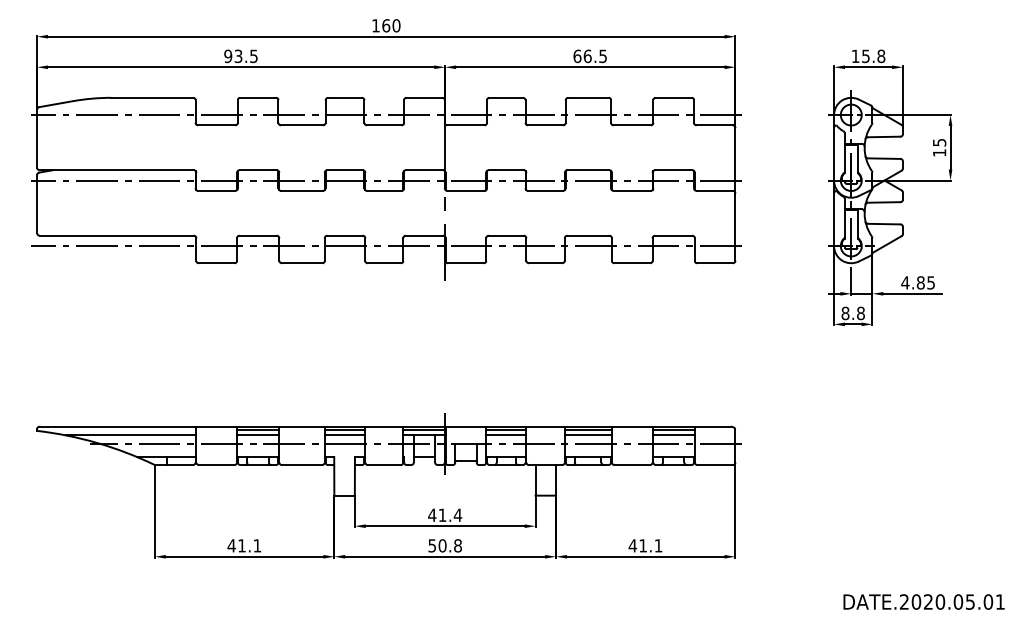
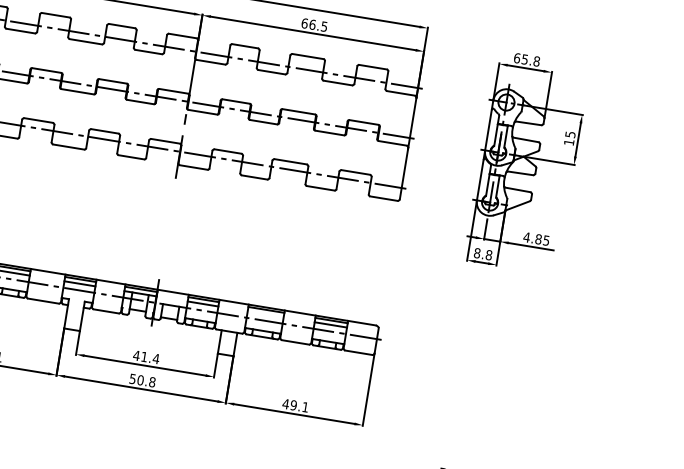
text: (855, 56) -> (517, 58), 15.8 -> 65.8
line: (587, 435) -> (265, 314), removed
text: (643, 545) -> (294, 405), 41.1 -> 49.1

